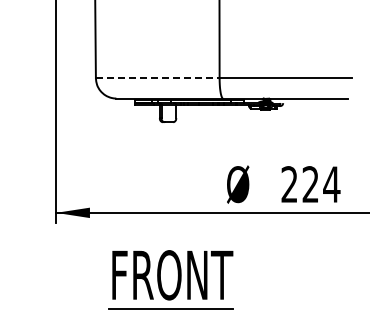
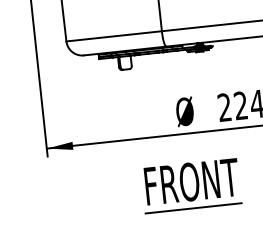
line: (157, 78) -> (113, 36), dashed -> solid
part: (170, 279) -> (190, 185), moved

